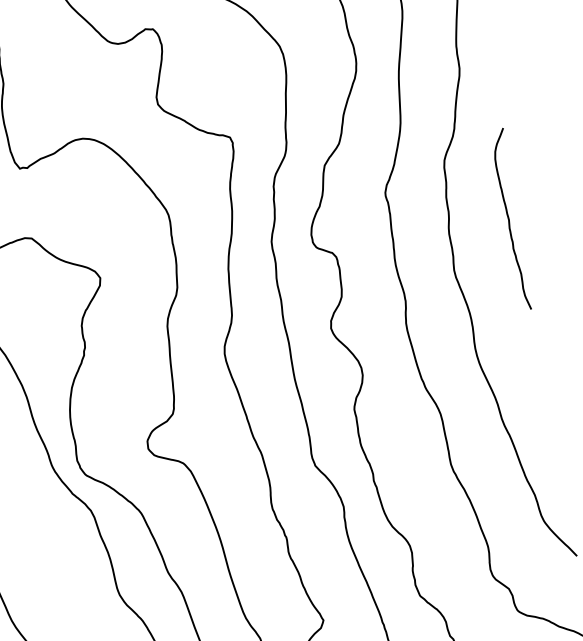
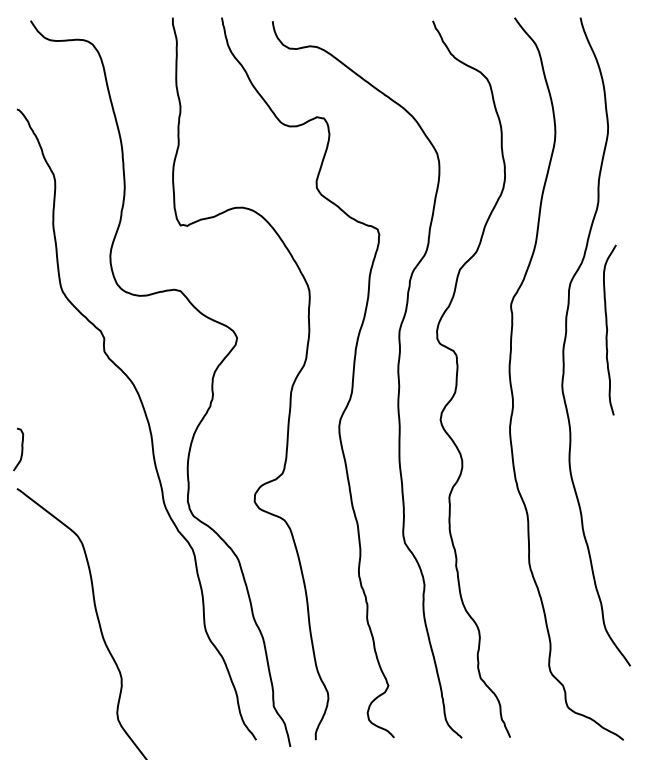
curve: (510, 220) -> (608, 330), moved

